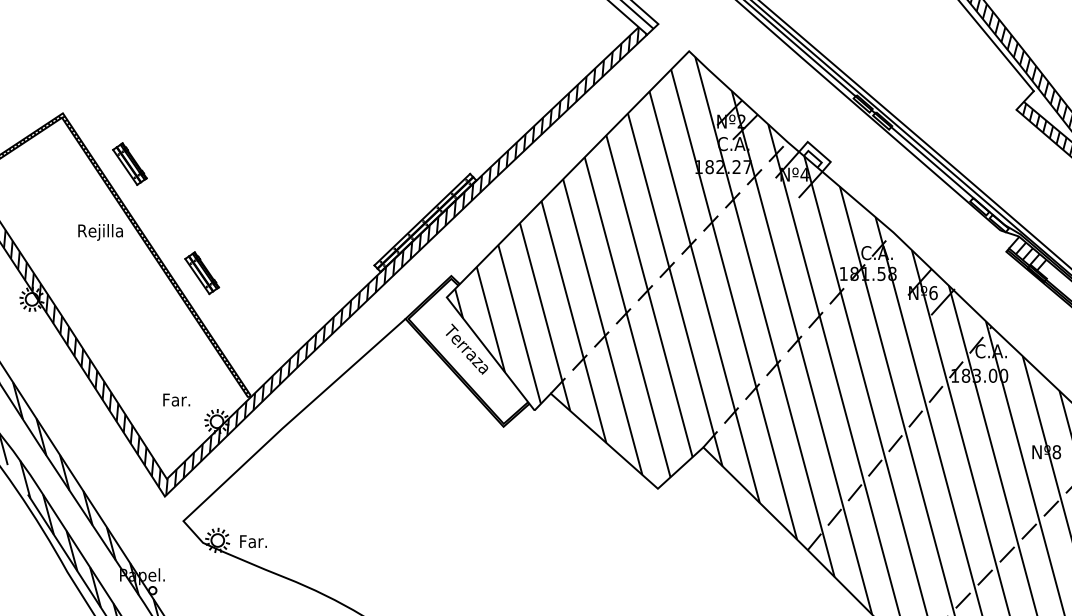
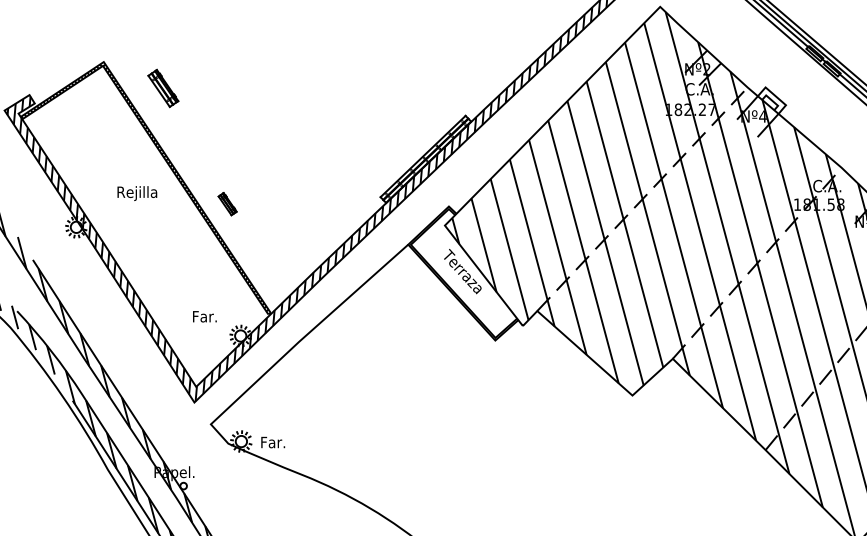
part: (129, 163) -> (162, 87), moved
text: (100, 232) -> (137, 193), moved
part: (202, 273) -> (227, 204), size x0.6

